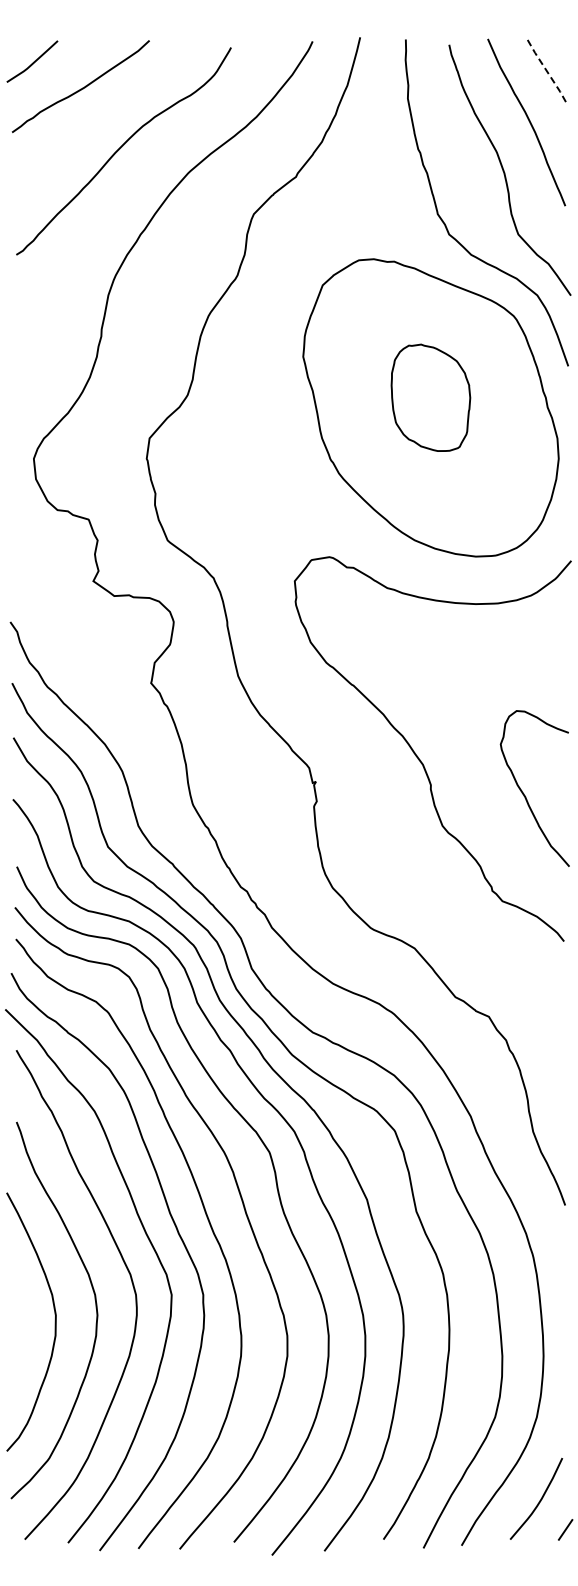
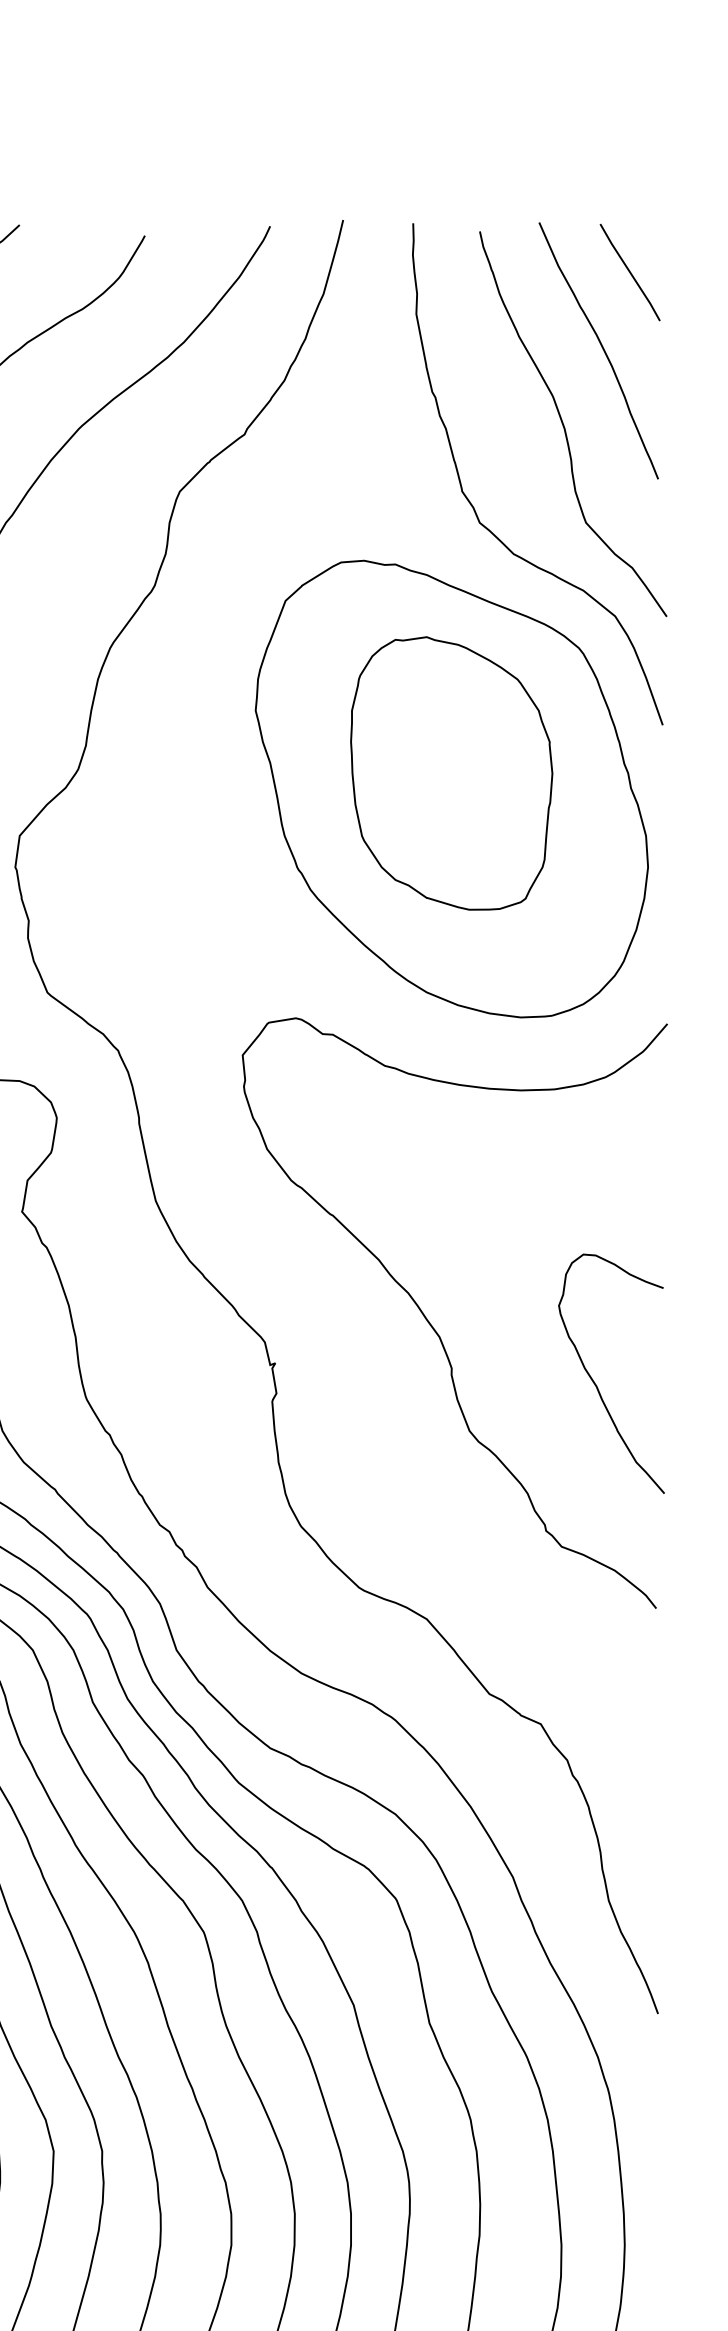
line: (547, 71) -> (630, 272), dashed -> solid
part: (430, 397) -> (451, 773), size x1.67

